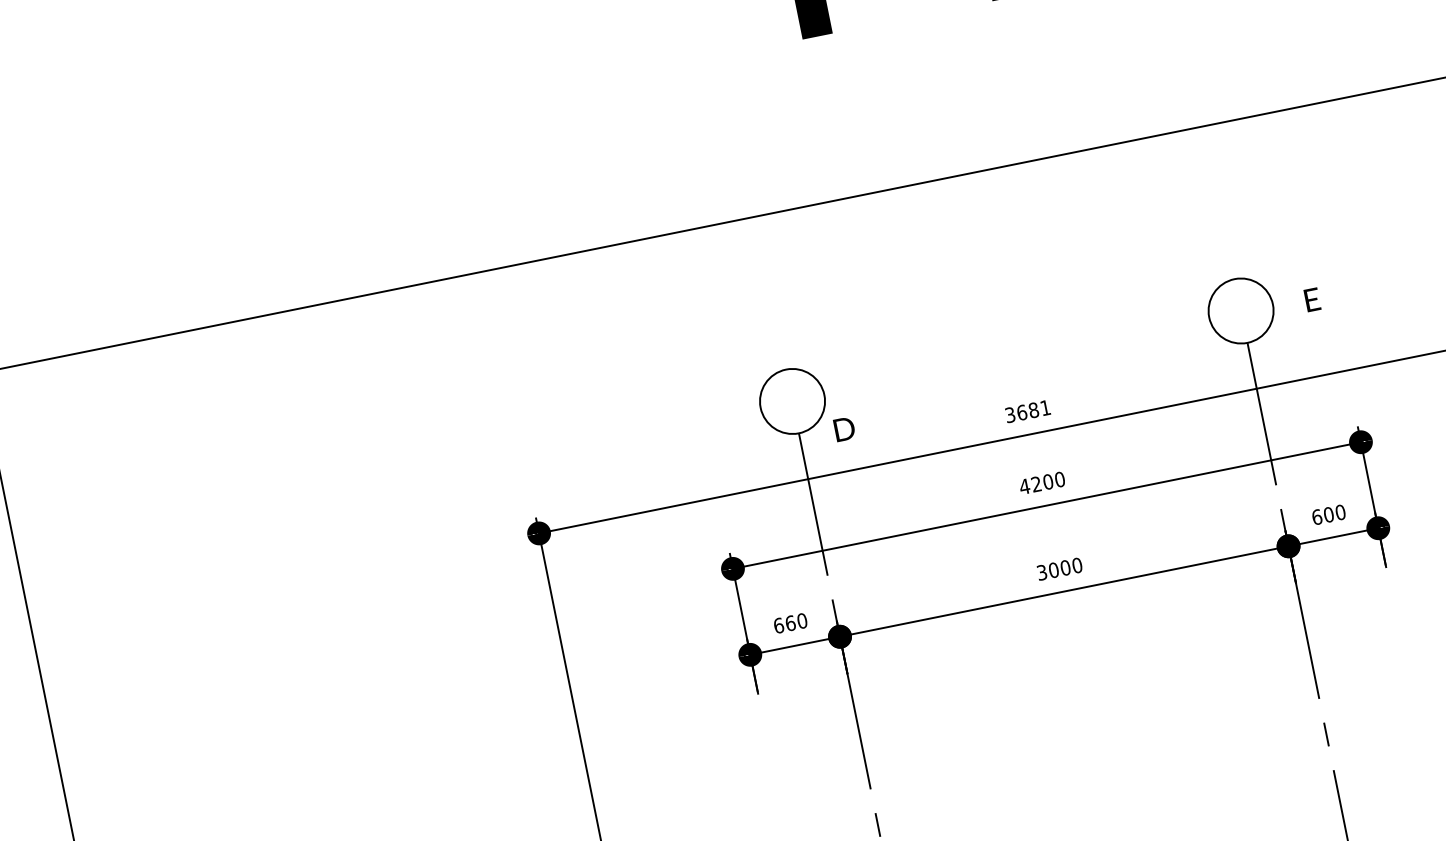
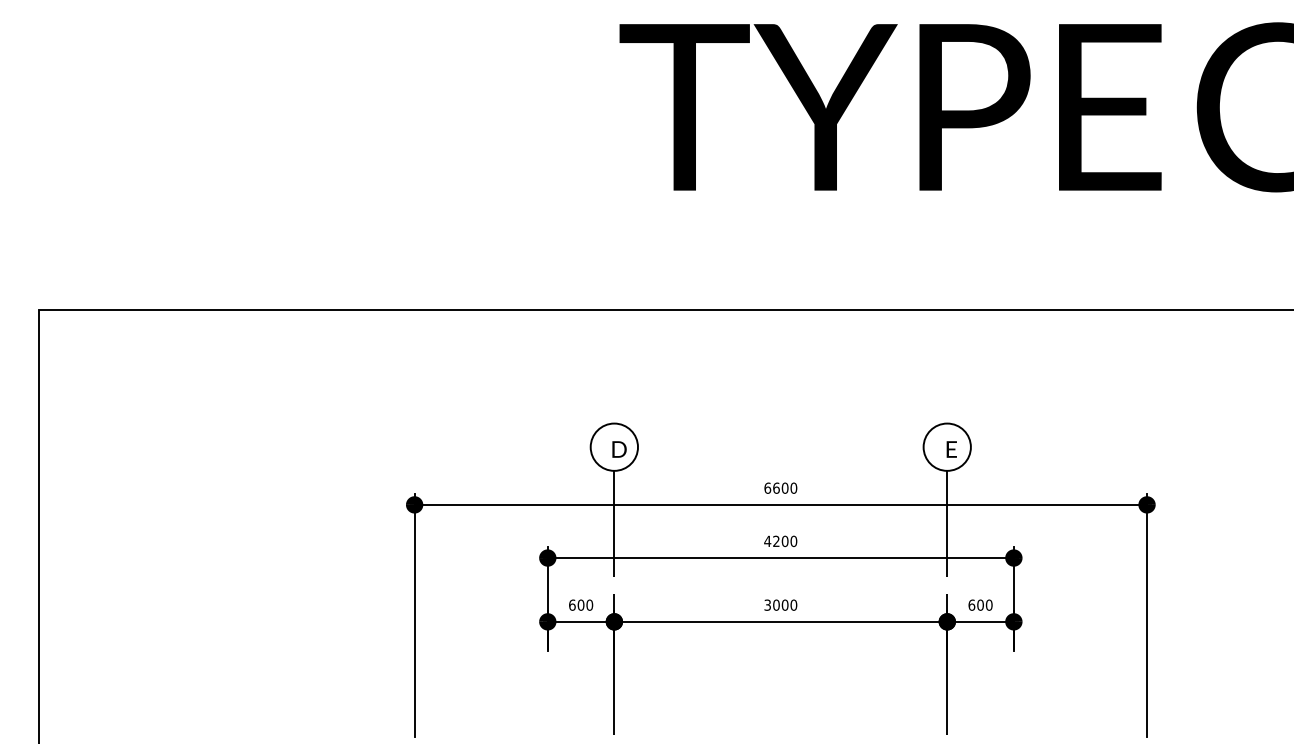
text: (1312, 299) -> (951, 449), moved
text: (1027, 410) -> (780, 487), 3681 -> 6600
text: (844, 429) -> (619, 449), moved
text: (789, 622) -> (580, 604), 660 -> 600

